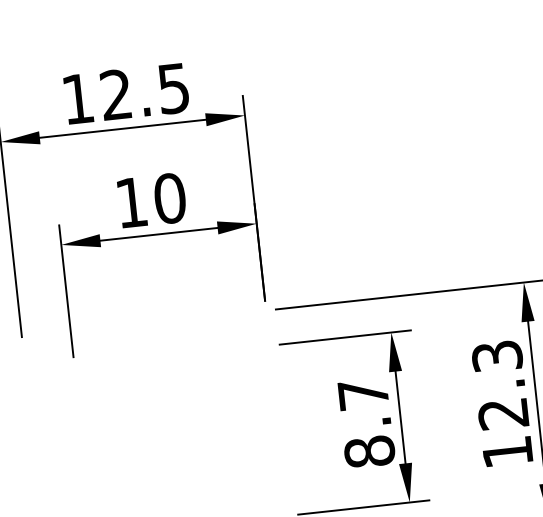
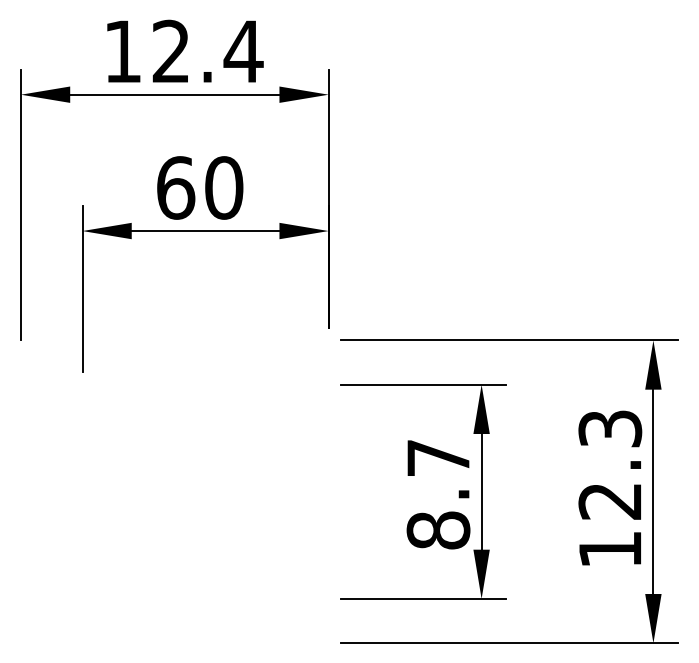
text: (173, 88) -> (243, 51), 12.5 -> 12.4
text: (132, 202) -> (176, 187), 10 -> 60

